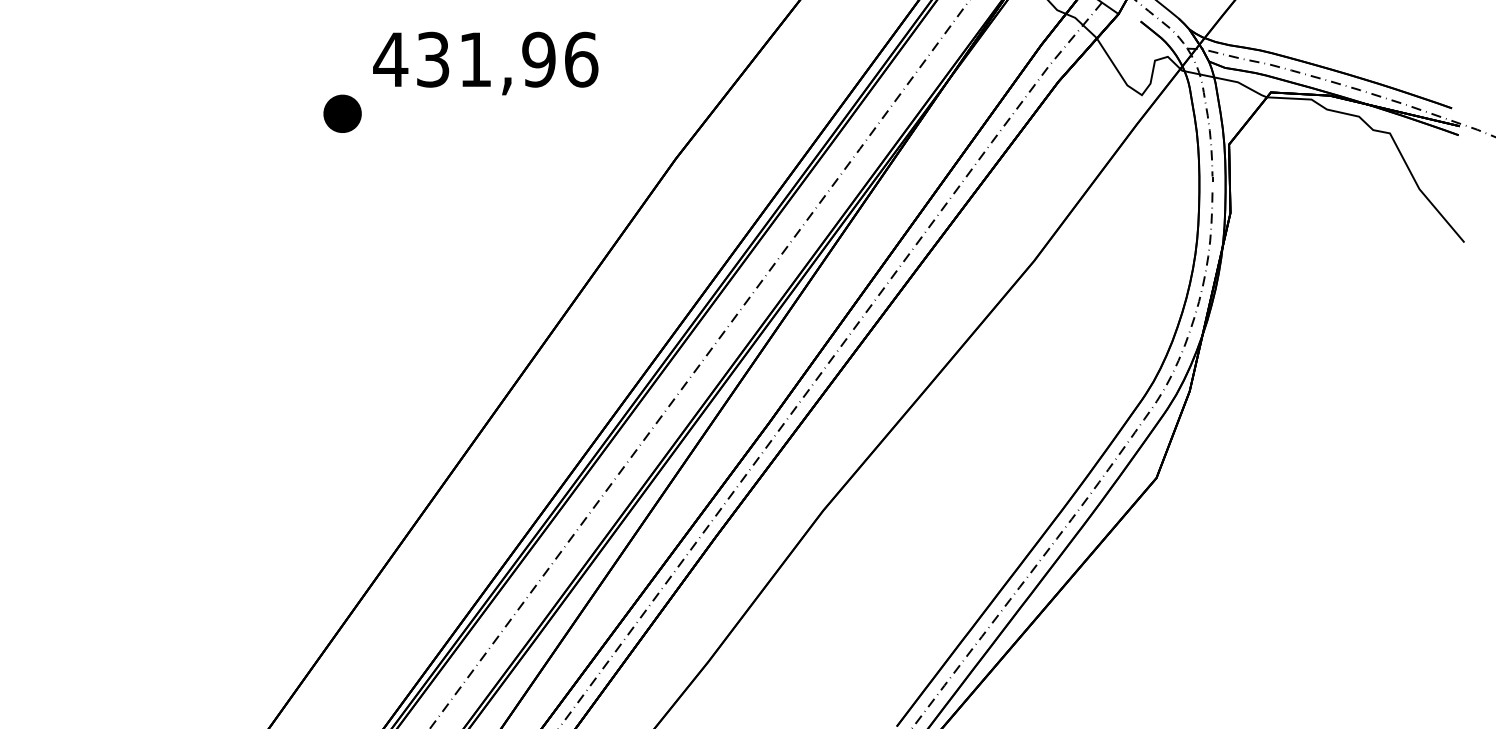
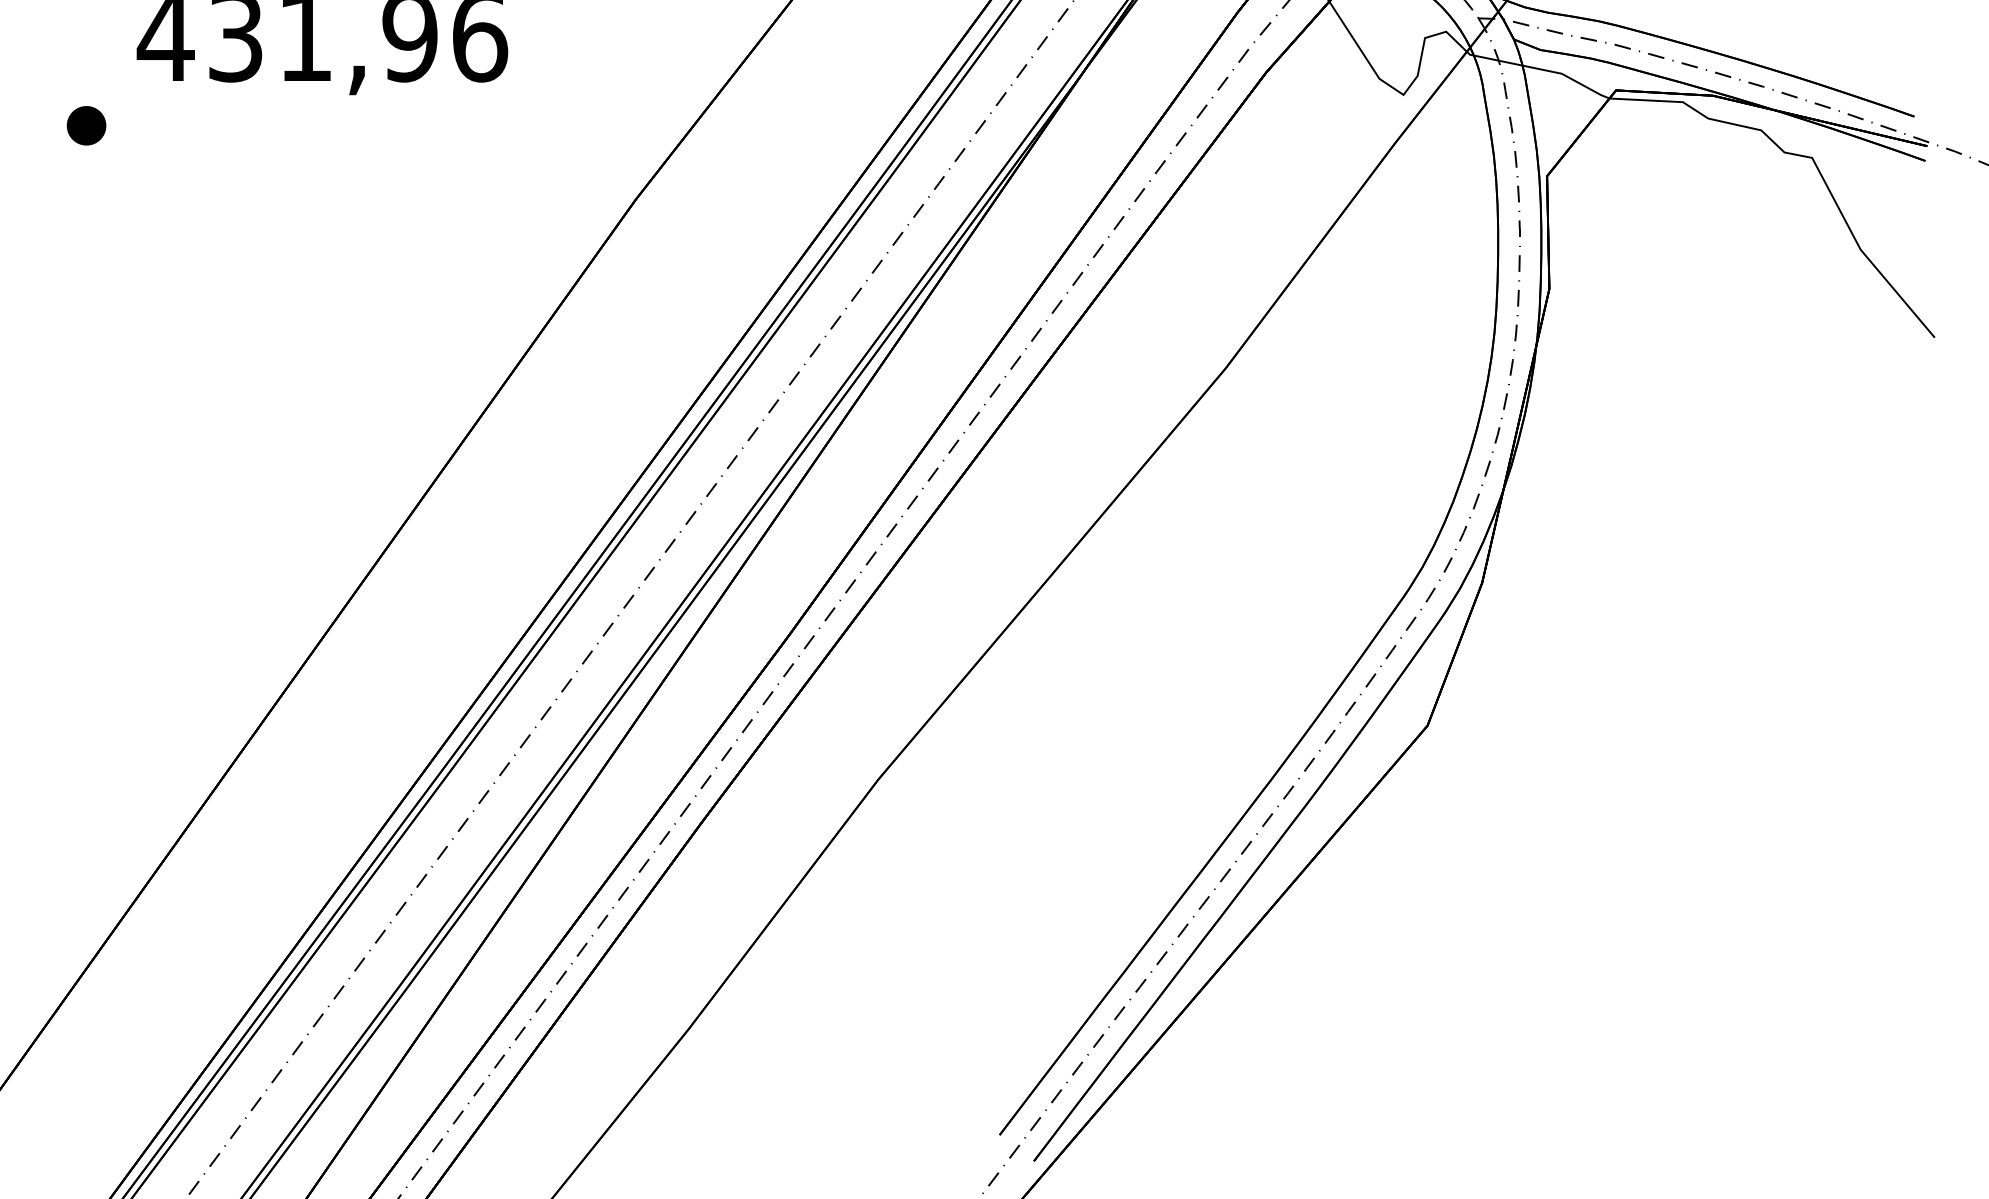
part: (342, 113) -> (86, 125), size x0.62

